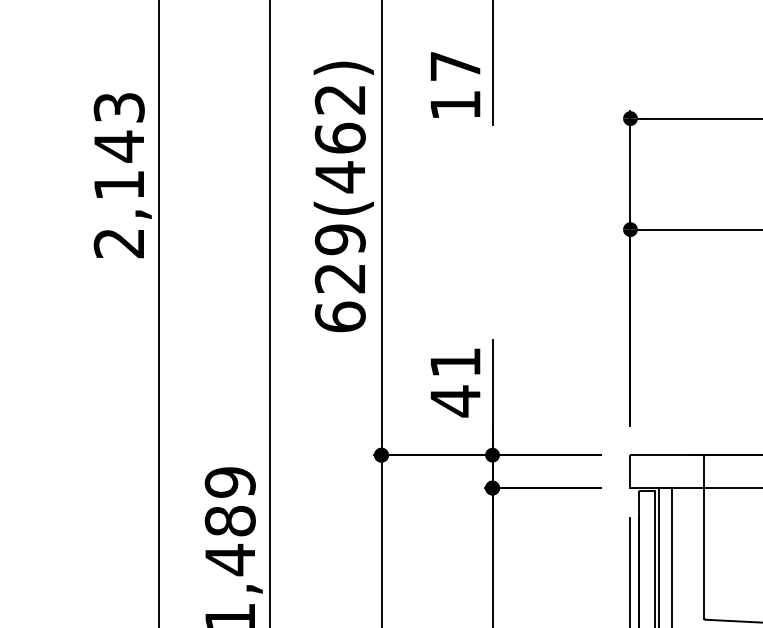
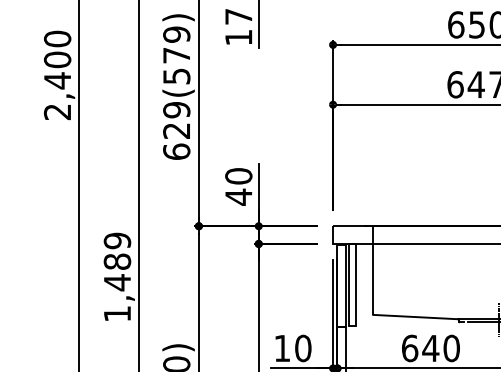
text: (339, 138) -> (176, 55), 629(462) -> 629(579)
text: (119, 145) -> (57, 59), 2,143 -> 2,400
text: (454, 362) -> (238, 176), 41 -> 40

